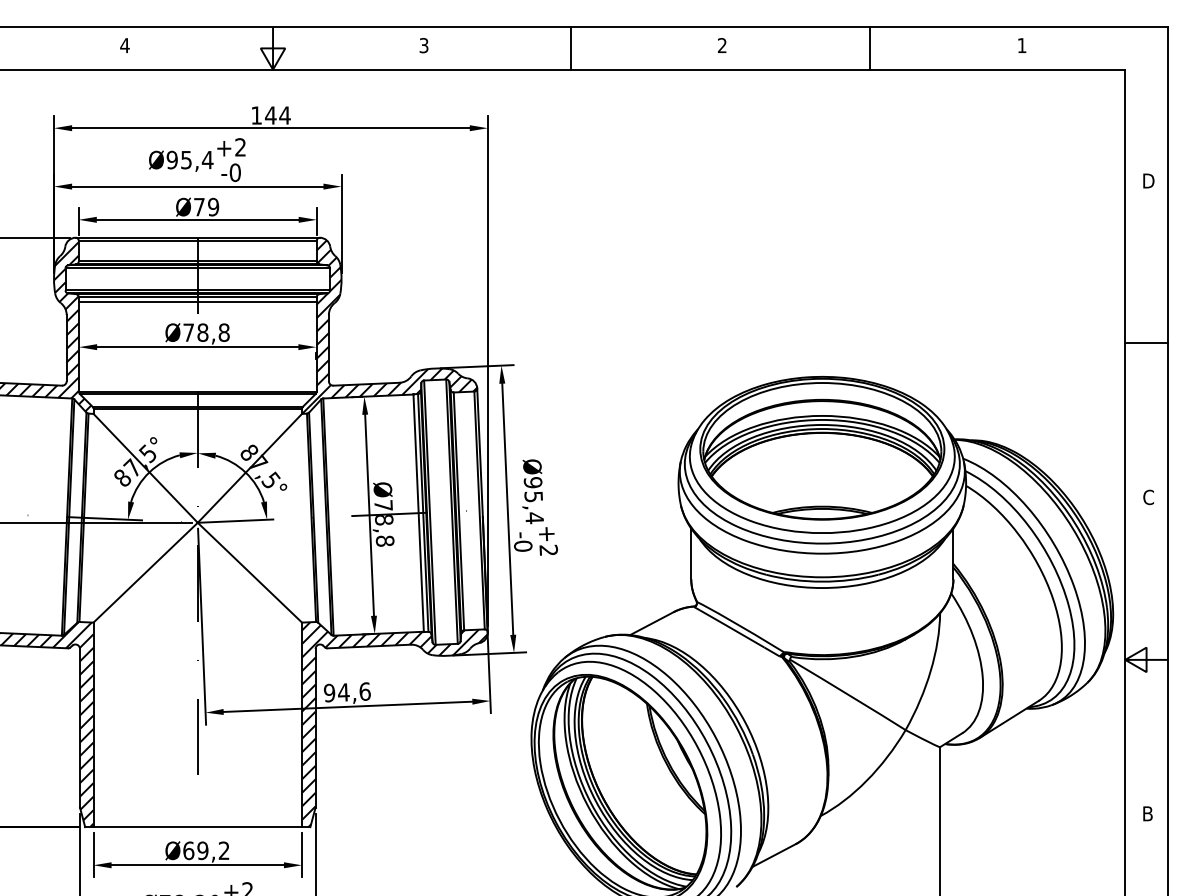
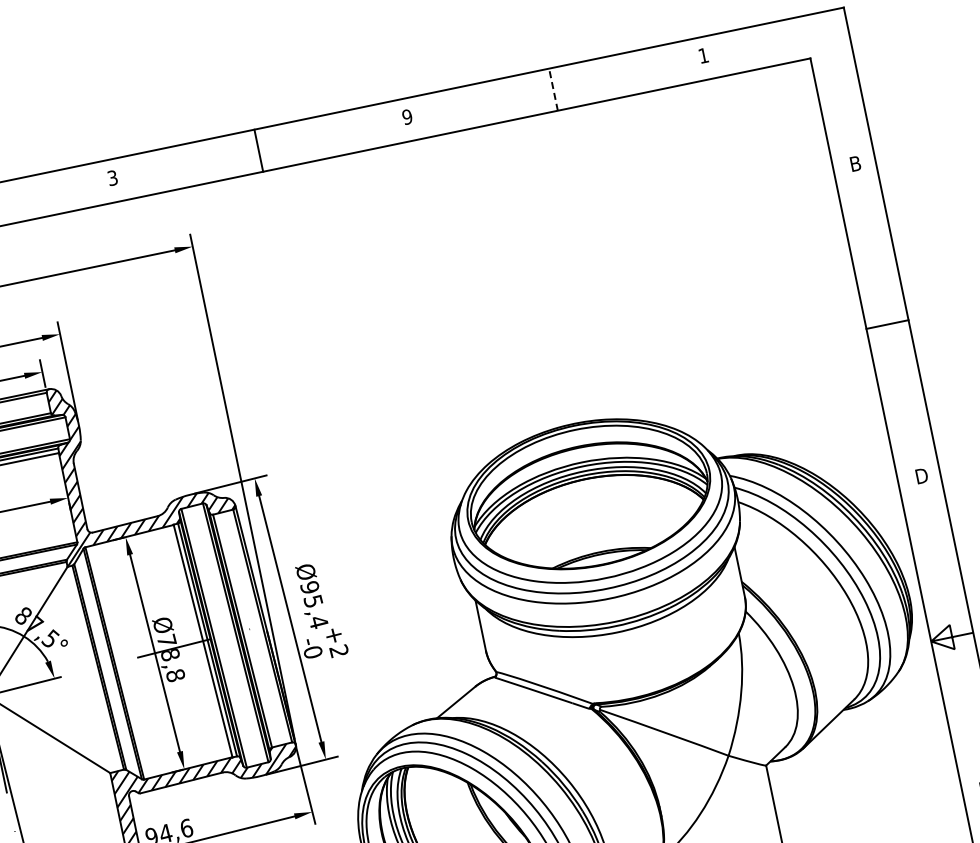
text: (721, 45) -> (406, 117), 2 -> 9
line: (869, 47) -> (553, 88), solid -> dashed
text: (1149, 181) -> (857, 163), D -> B
text: (1149, 497) -> (921, 476), C -> D

